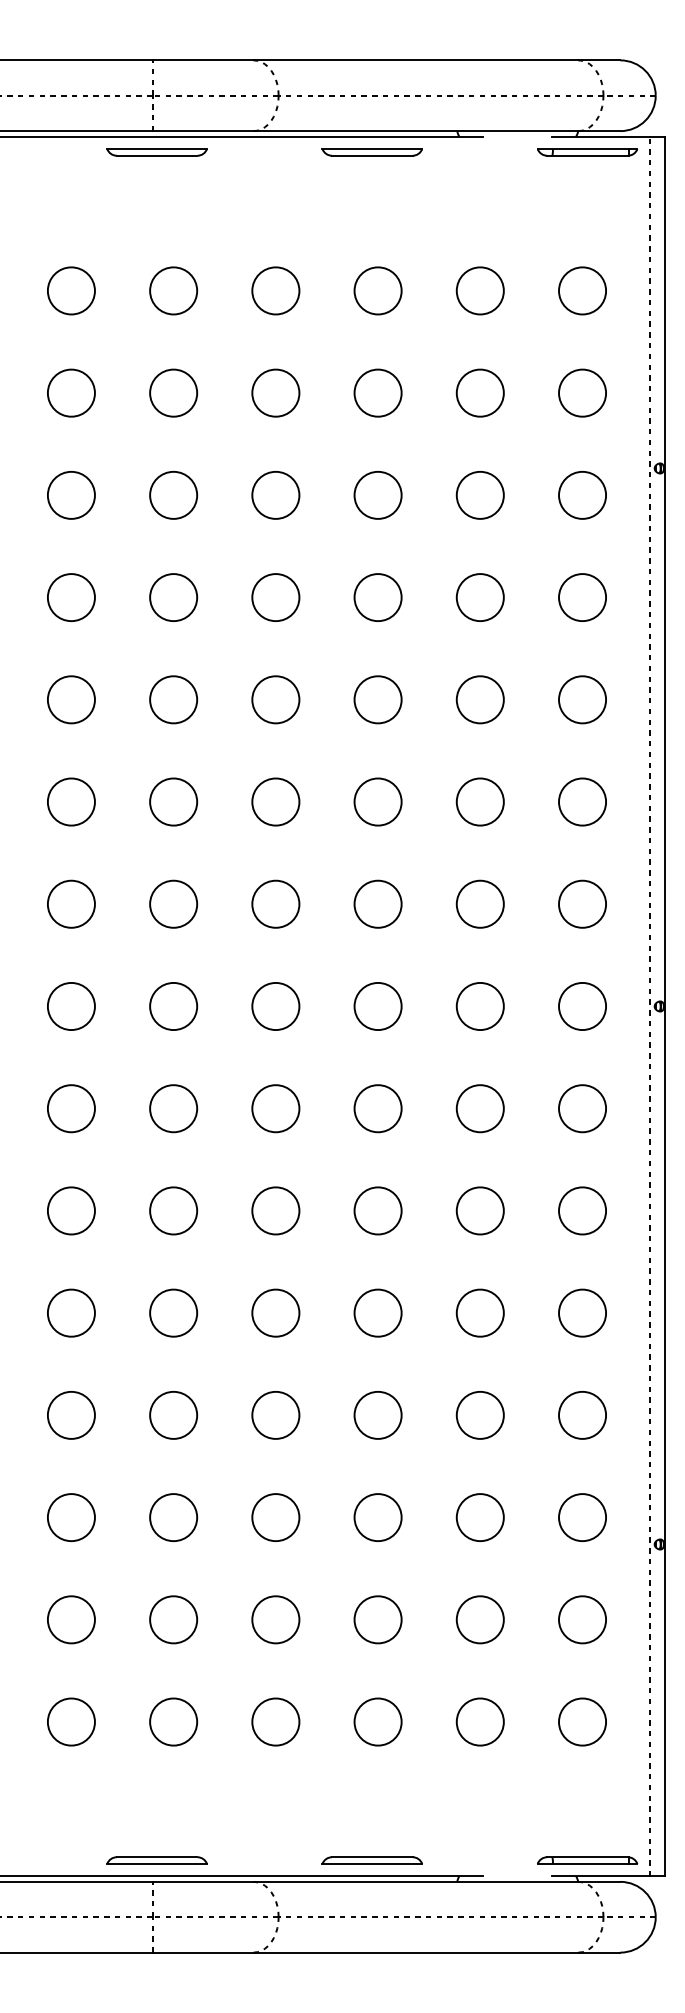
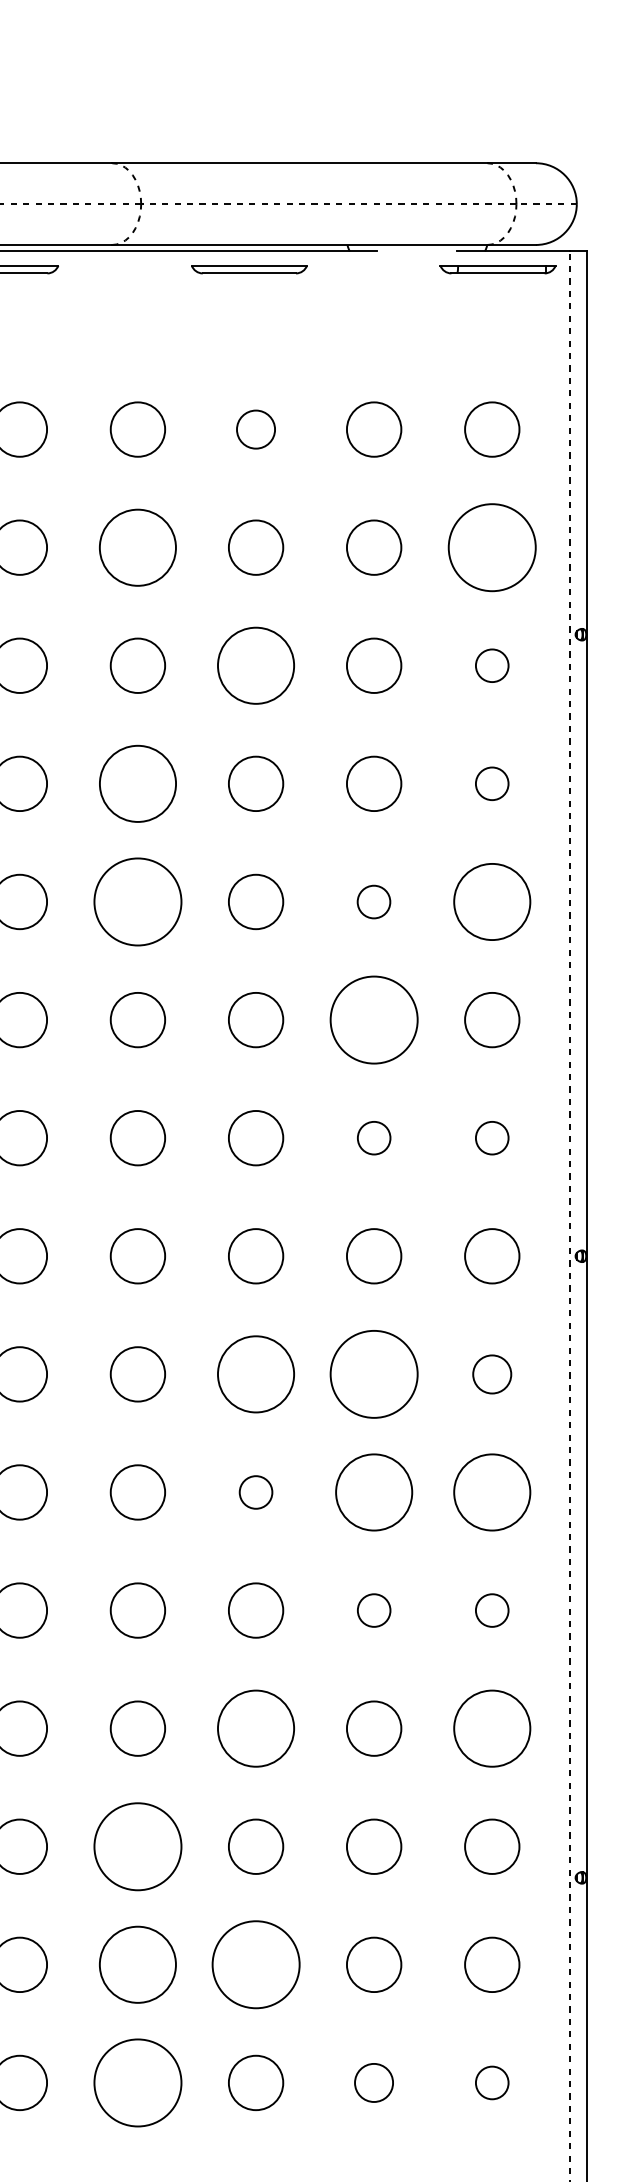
circle: (377, 290) -> (255, 429), size x0.7
circle: (275, 392) -> (137, 546), size x1.4
circle: (582, 392) -> (492, 546), size x1.6
circle: (377, 494) -> (255, 664), size x1.4
circle: (582, 494) -> (492, 664), size x0.6
circle: (275, 597) -> (137, 783), size x1.4
circle: (582, 597) -> (492, 783), size x0.6
circle: (275, 699) -> (137, 901), size x1.6
circle: (479, 699) -> (373, 901), size x0.6
circle: (582, 699) -> (492, 901), size x1.4
circle: (479, 801) -> (373, 1019), size x1.6
circle: (479, 903) -> (373, 1137), size x0.6
circle: (582, 903) -> (492, 1137), size x0.6
circle: (377, 1108) -> (255, 1374), size x1.4
circle: (479, 1108) -> (373, 1374), size x1.6
circle: (582, 1108) -> (492, 1374), size x0.7
circle: (377, 1210) -> (255, 1491), size x0.6
circle: (479, 1210) -> (373, 1491), size x1.4
circle: (582, 1210) -> (492, 1491), size x1.4
circle: (479, 1312) -> (373, 1609), size x0.6
circle: (582, 1312) -> (492, 1609), size x0.6
circle: (377, 1414) -> (255, 1727), size x1.4
circle: (582, 1414) -> (492, 1727), size x1.4
circle: (275, 1517) -> (137, 1846), size x1.6
circle: (275, 1619) -> (137, 1964), size x1.4
circle: (377, 1619) -> (255, 1964), size x1.6
circle: (275, 1721) -> (137, 2082), size x1.6
circle: (479, 1721) -> (373, 2082), size x0.7
circle: (582, 1721) -> (492, 2082), size x0.6

